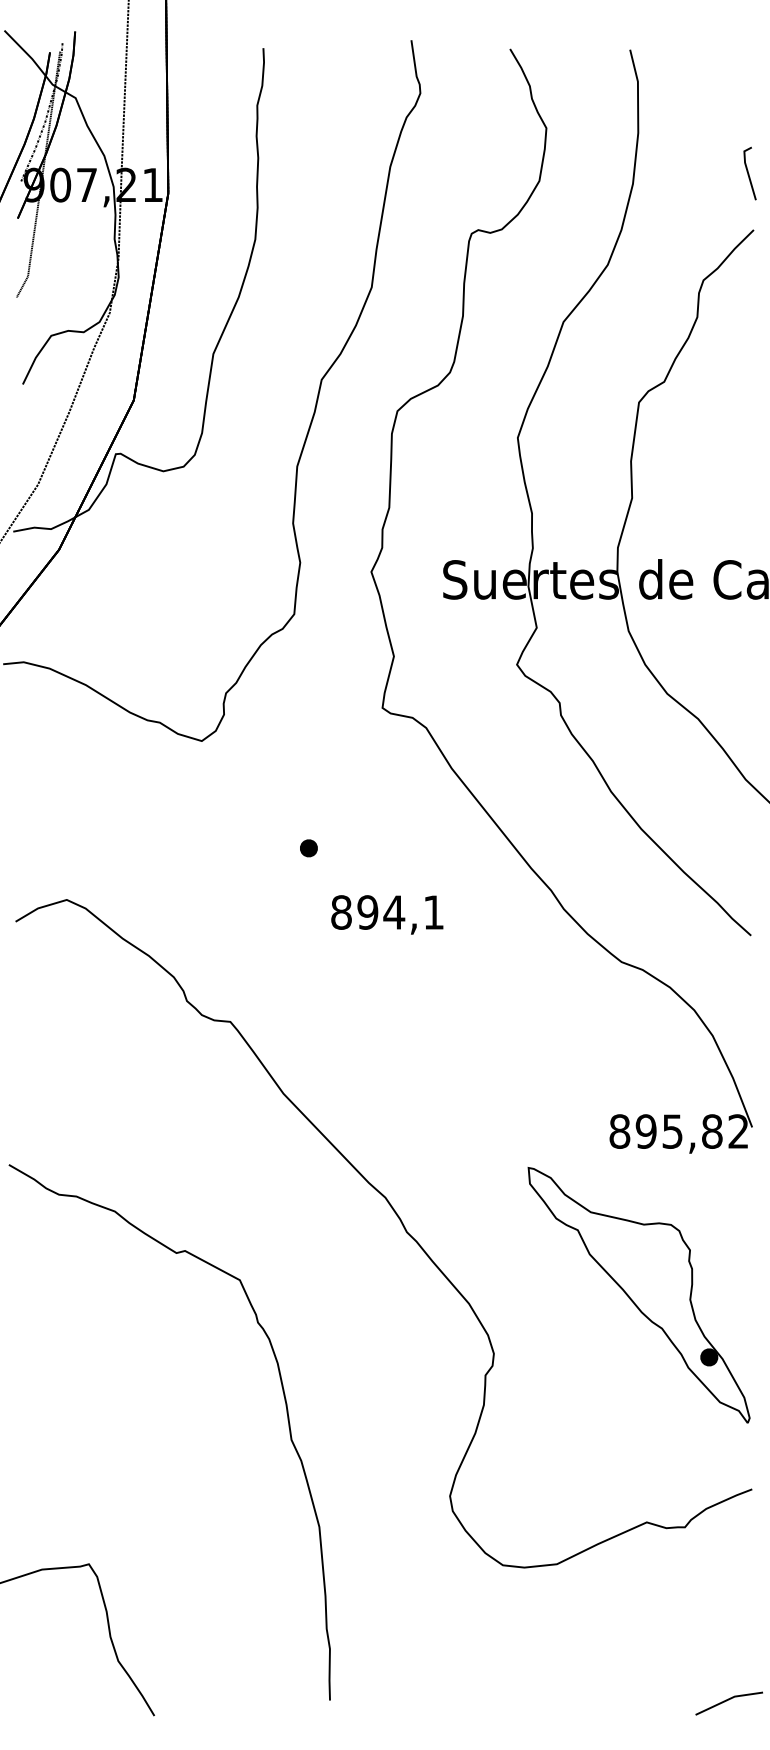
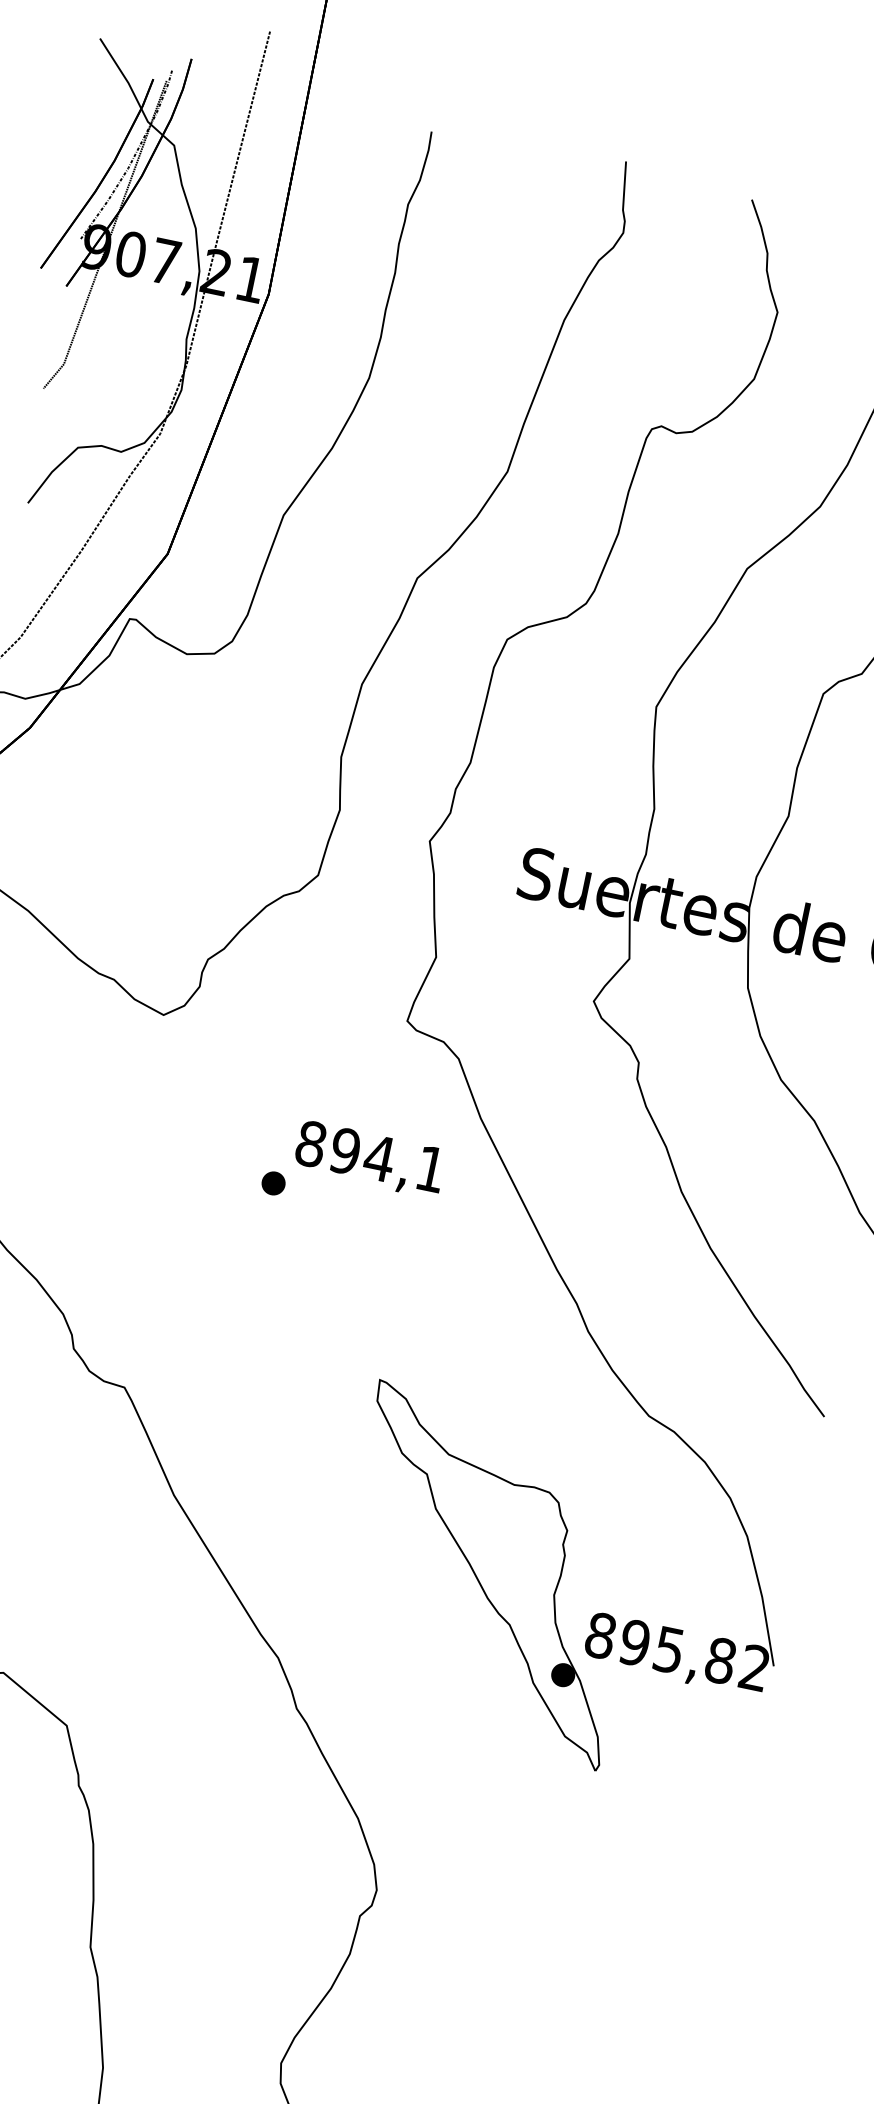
text: (387, 914) -> (370, 1159), moved
part: (638, 1295) -> (488, 1575), moved

